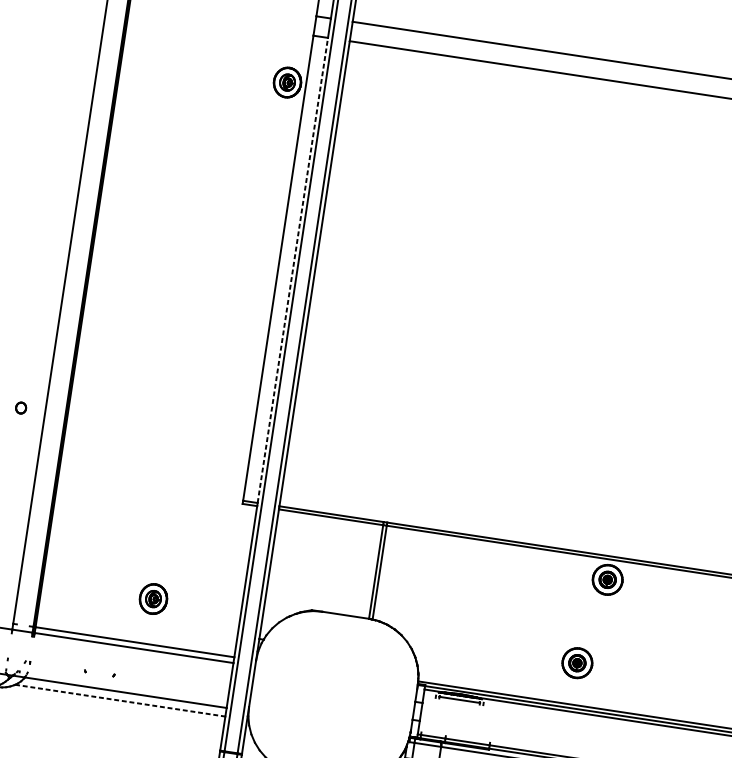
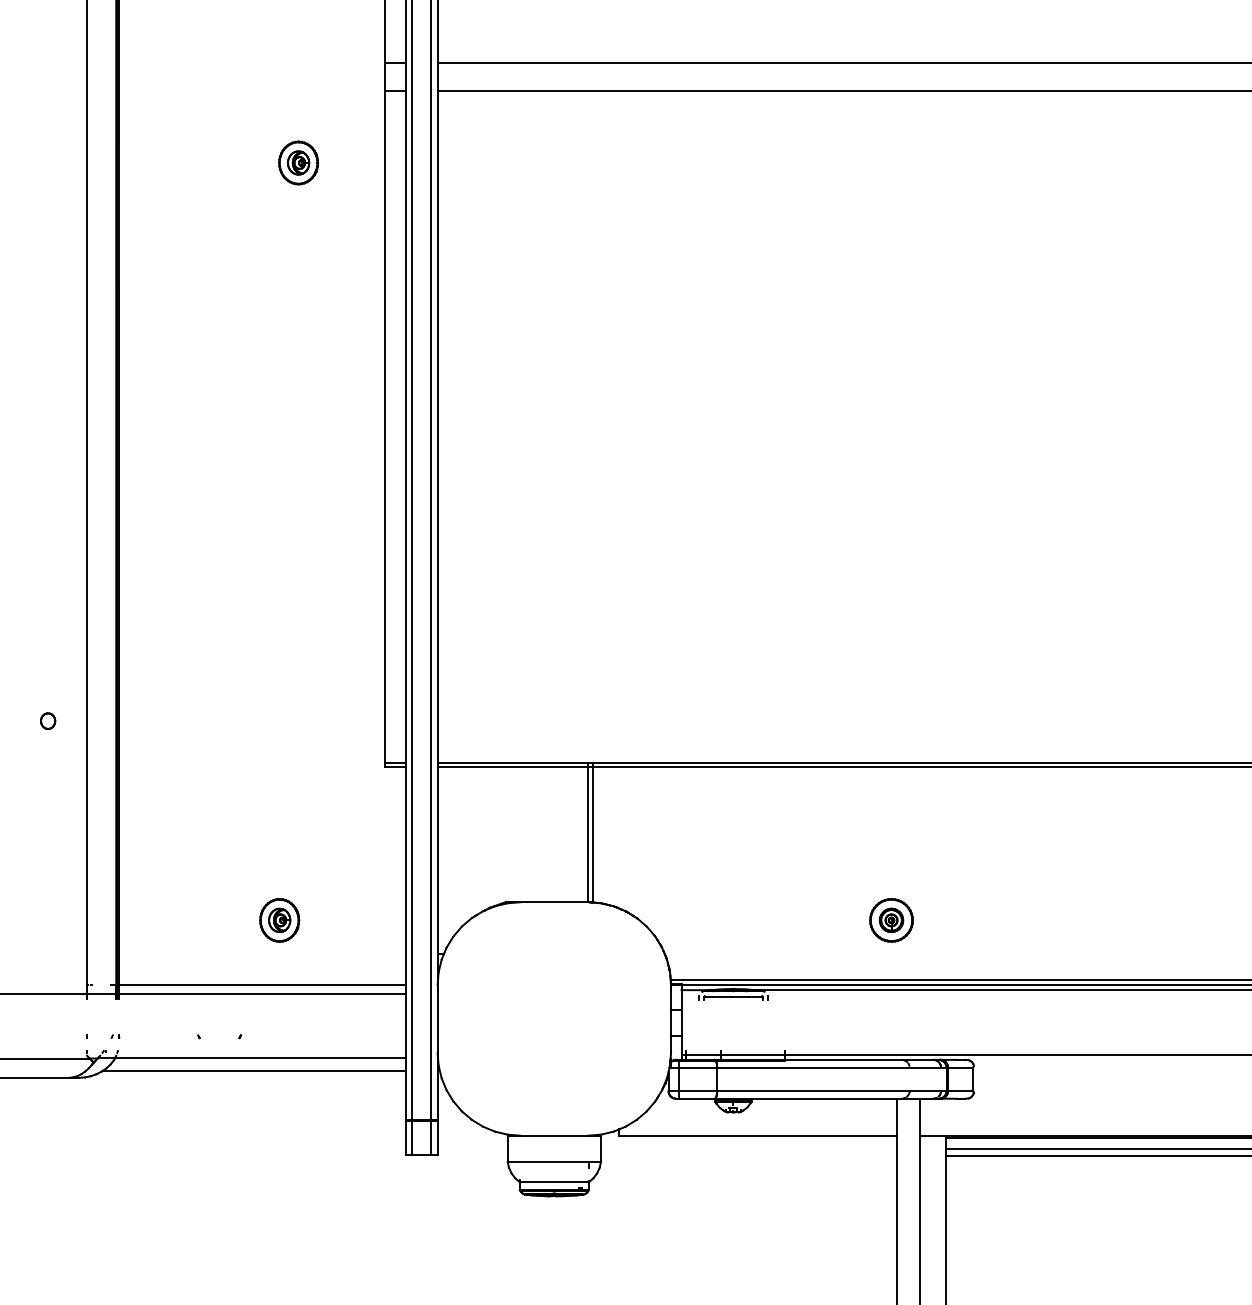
part: (287, 82) -> (298, 162), moved
line: (293, 270) -> (406, 426), dashed -> solid
part: (21, 407) -> (48, 720), moved
part: (607, 579) -> (916, 796), removed
line: (120, 700) -> (254, 1070), dashed -> solid

